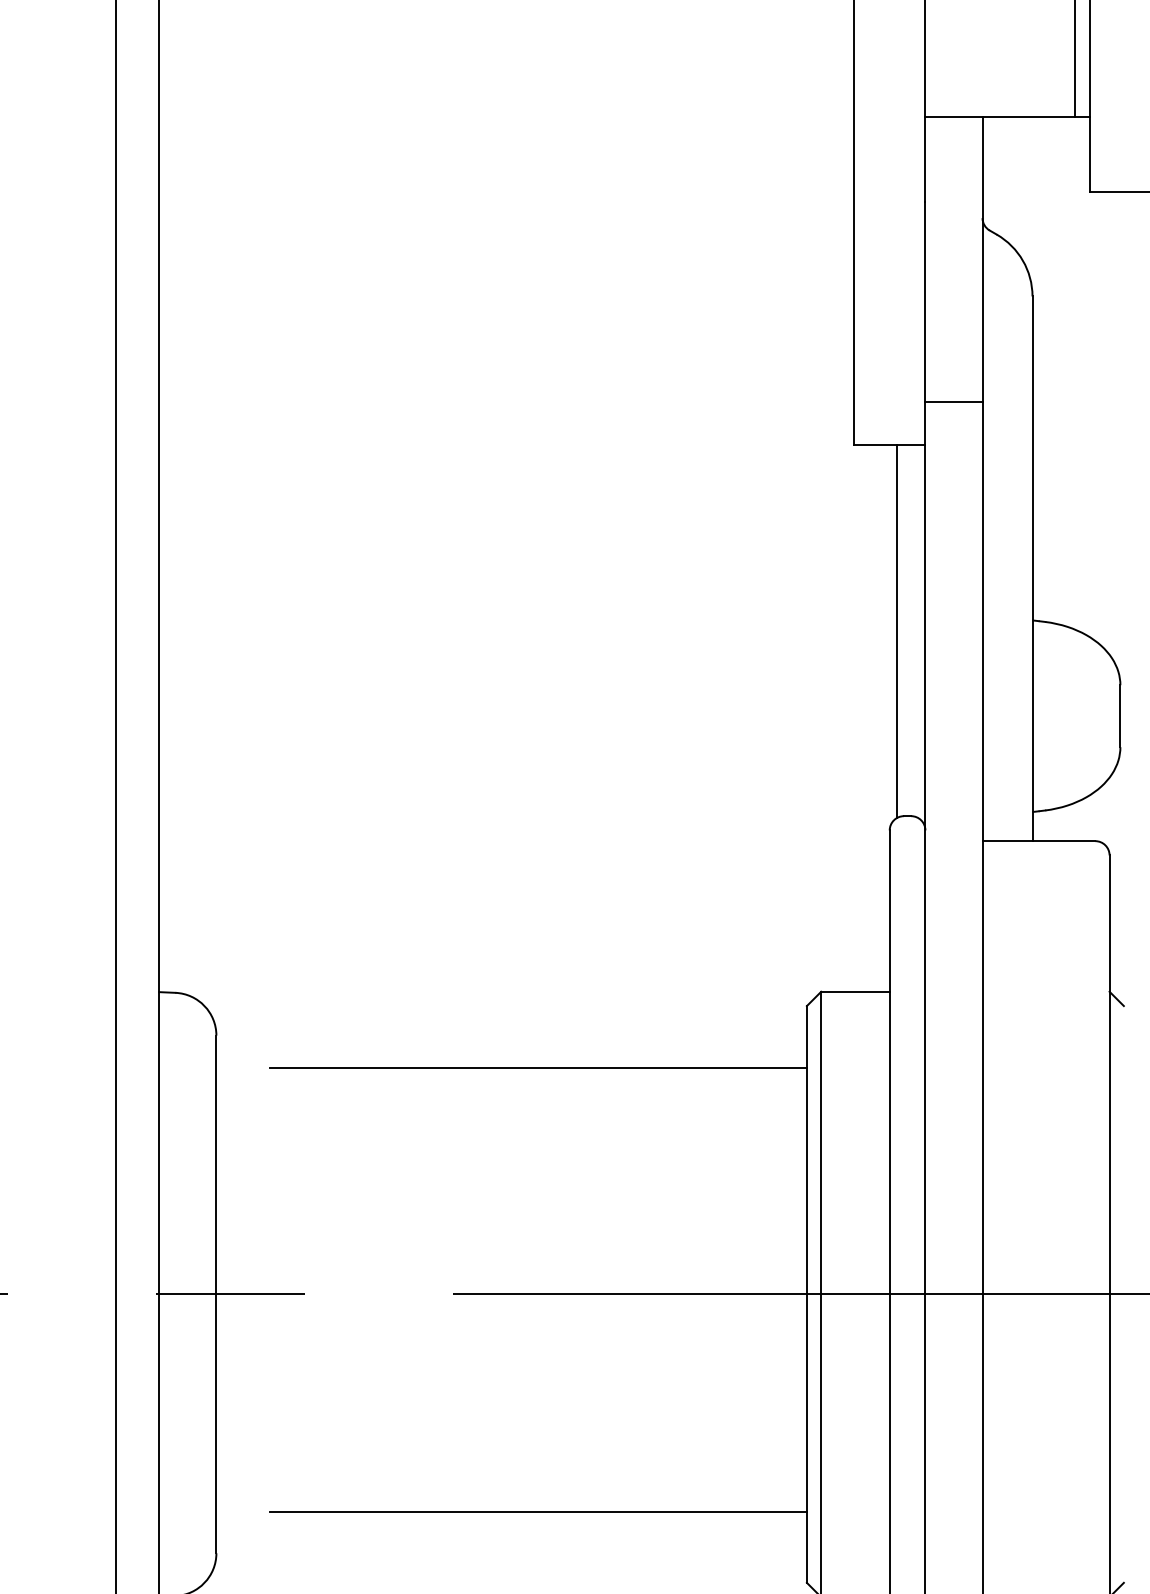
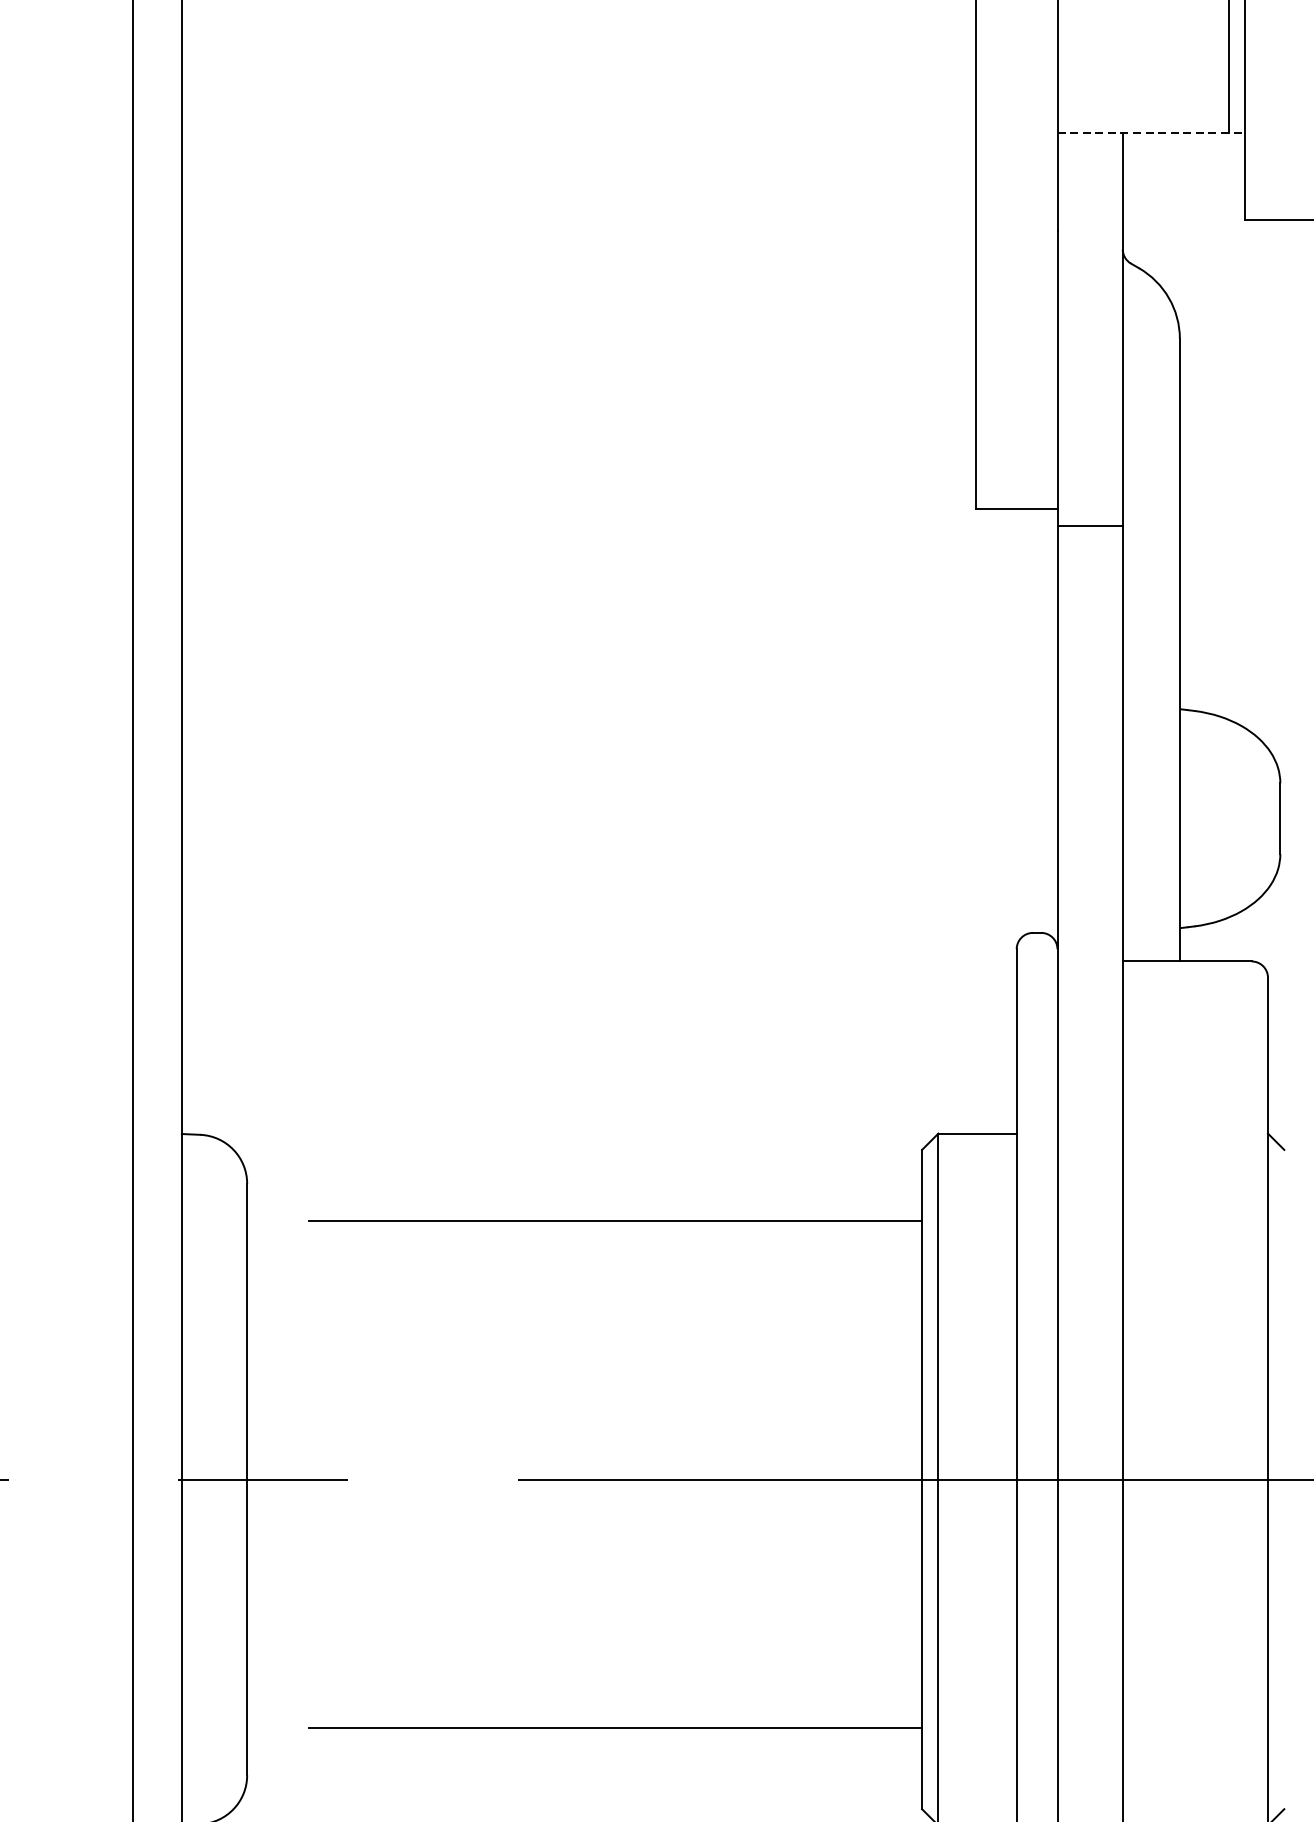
line: (1008, 116) -> (1152, 133), solid -> dashed
line: (953, 402) -> (1089, 526), moved
line: (896, 631) -> (1024, 721), removed

